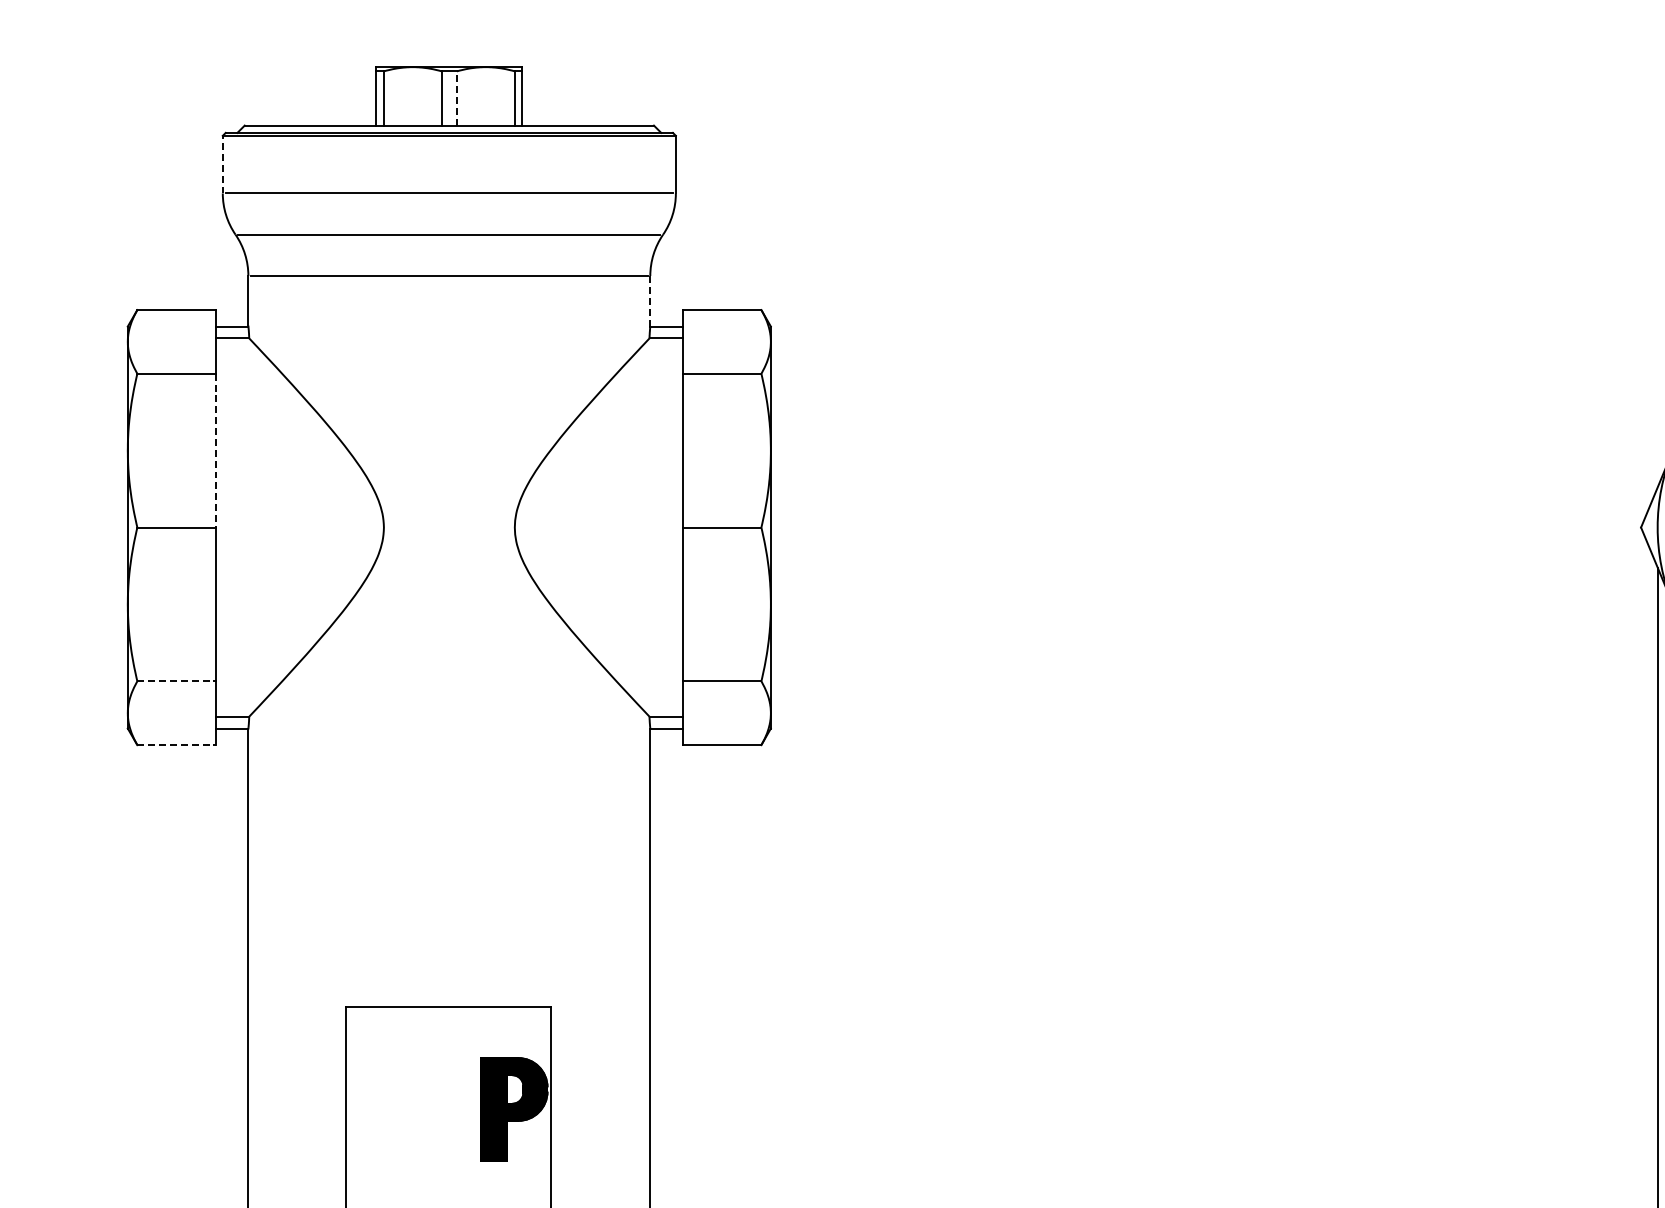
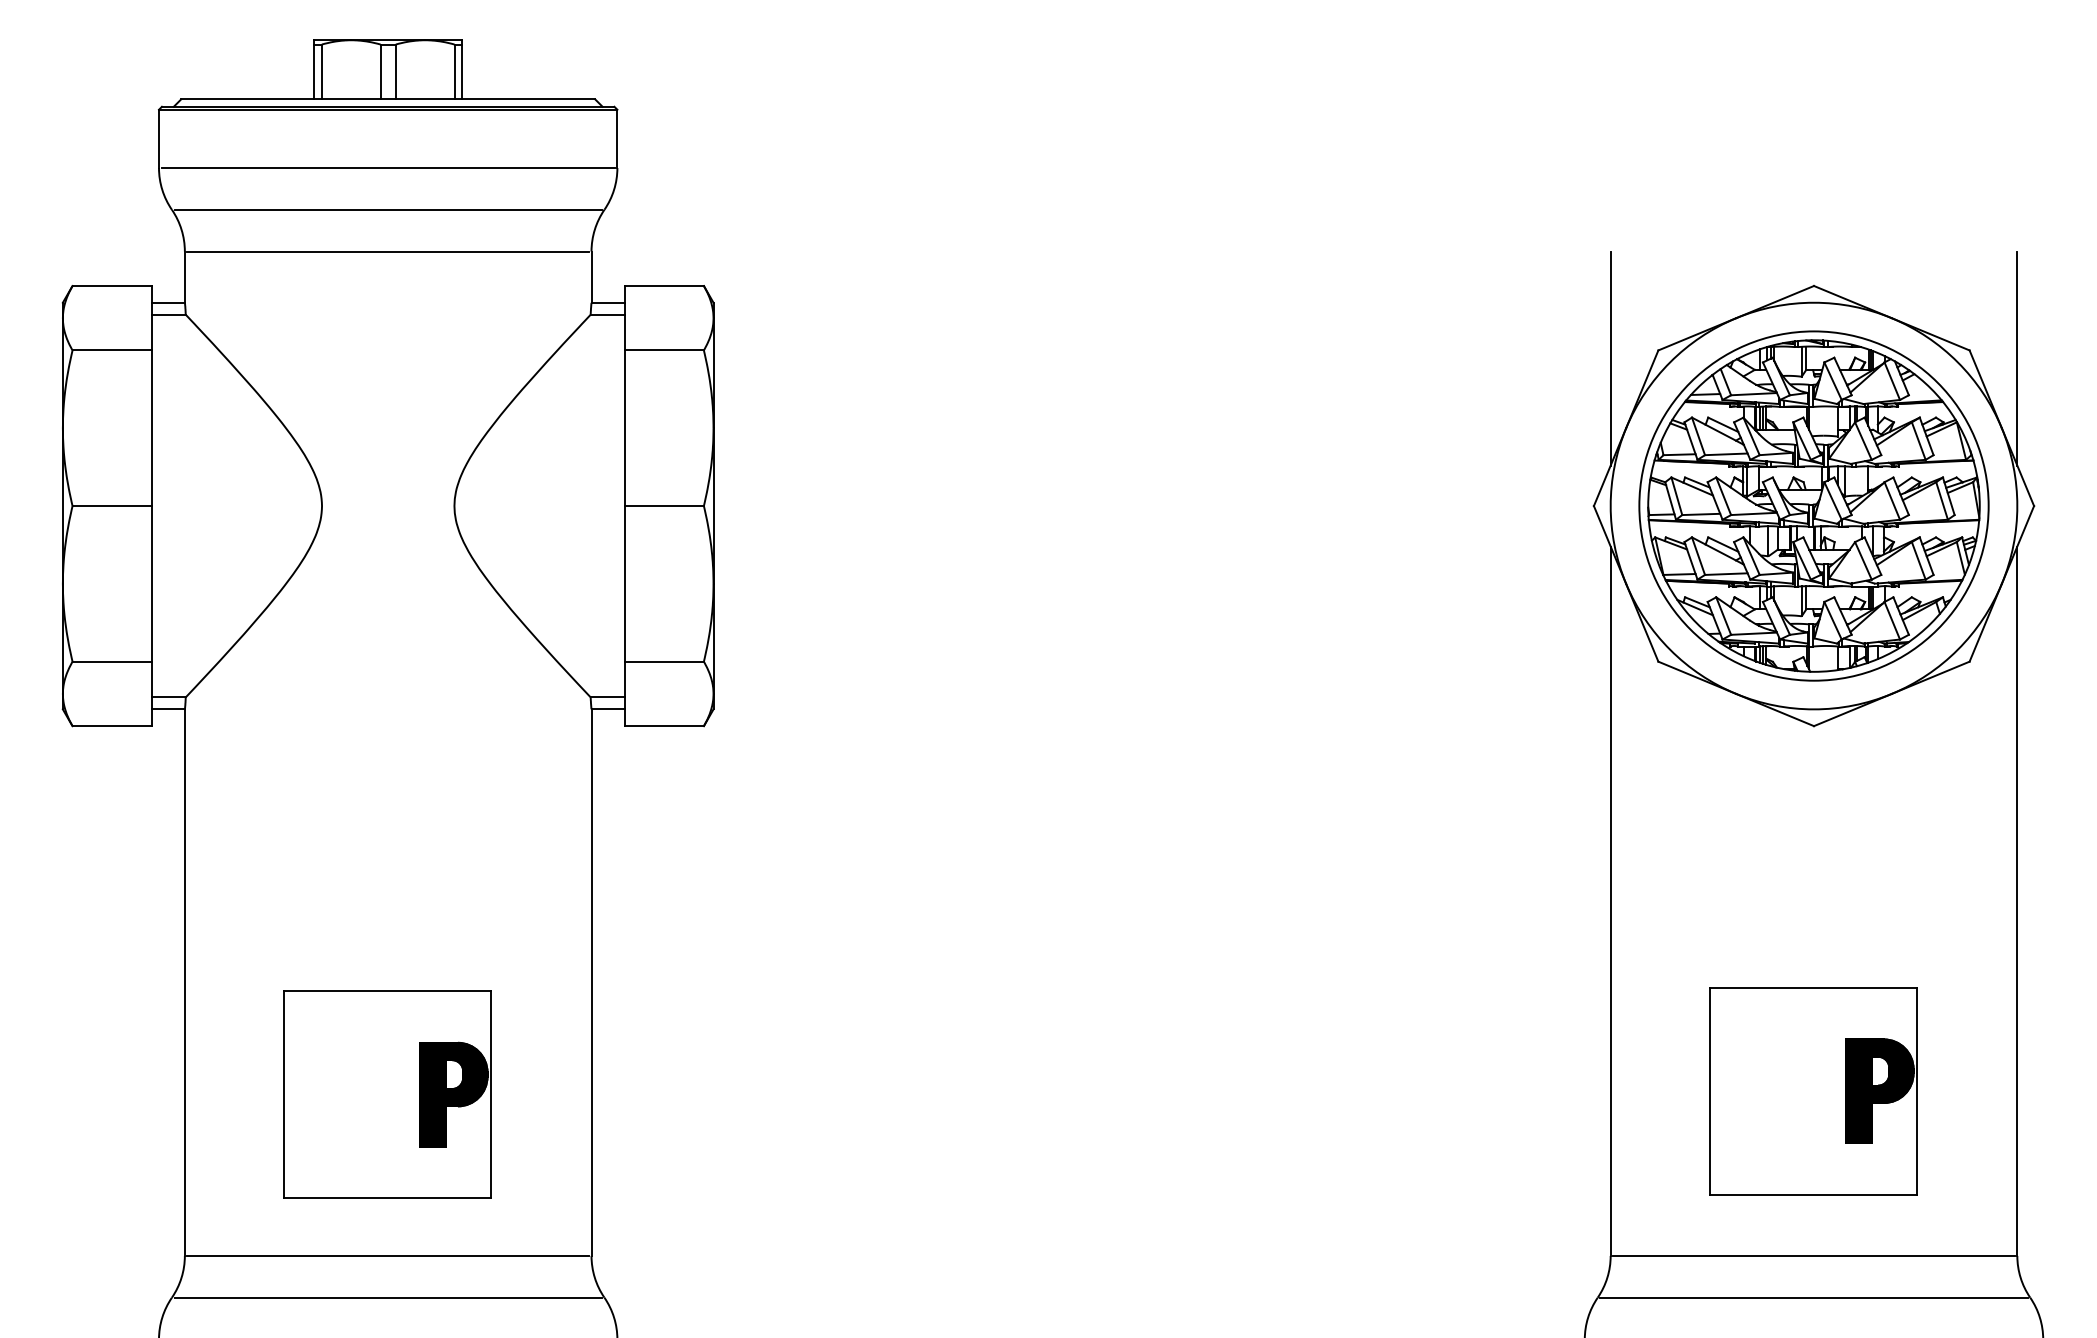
line: (456, 98) -> (395, 71), dashed -> solid
line: (223, 164) -> (159, 138), dashed -> solid
line: (650, 301) -> (591, 277), dashed -> solid
line: (1657, 381) -> (1610, 358), added
line: (215, 450) -> (151, 428), dashed -> solid
line: (176, 681) -> (112, 661), dashed -> solid
line: (176, 745) -> (112, 726), dashed -> solid

